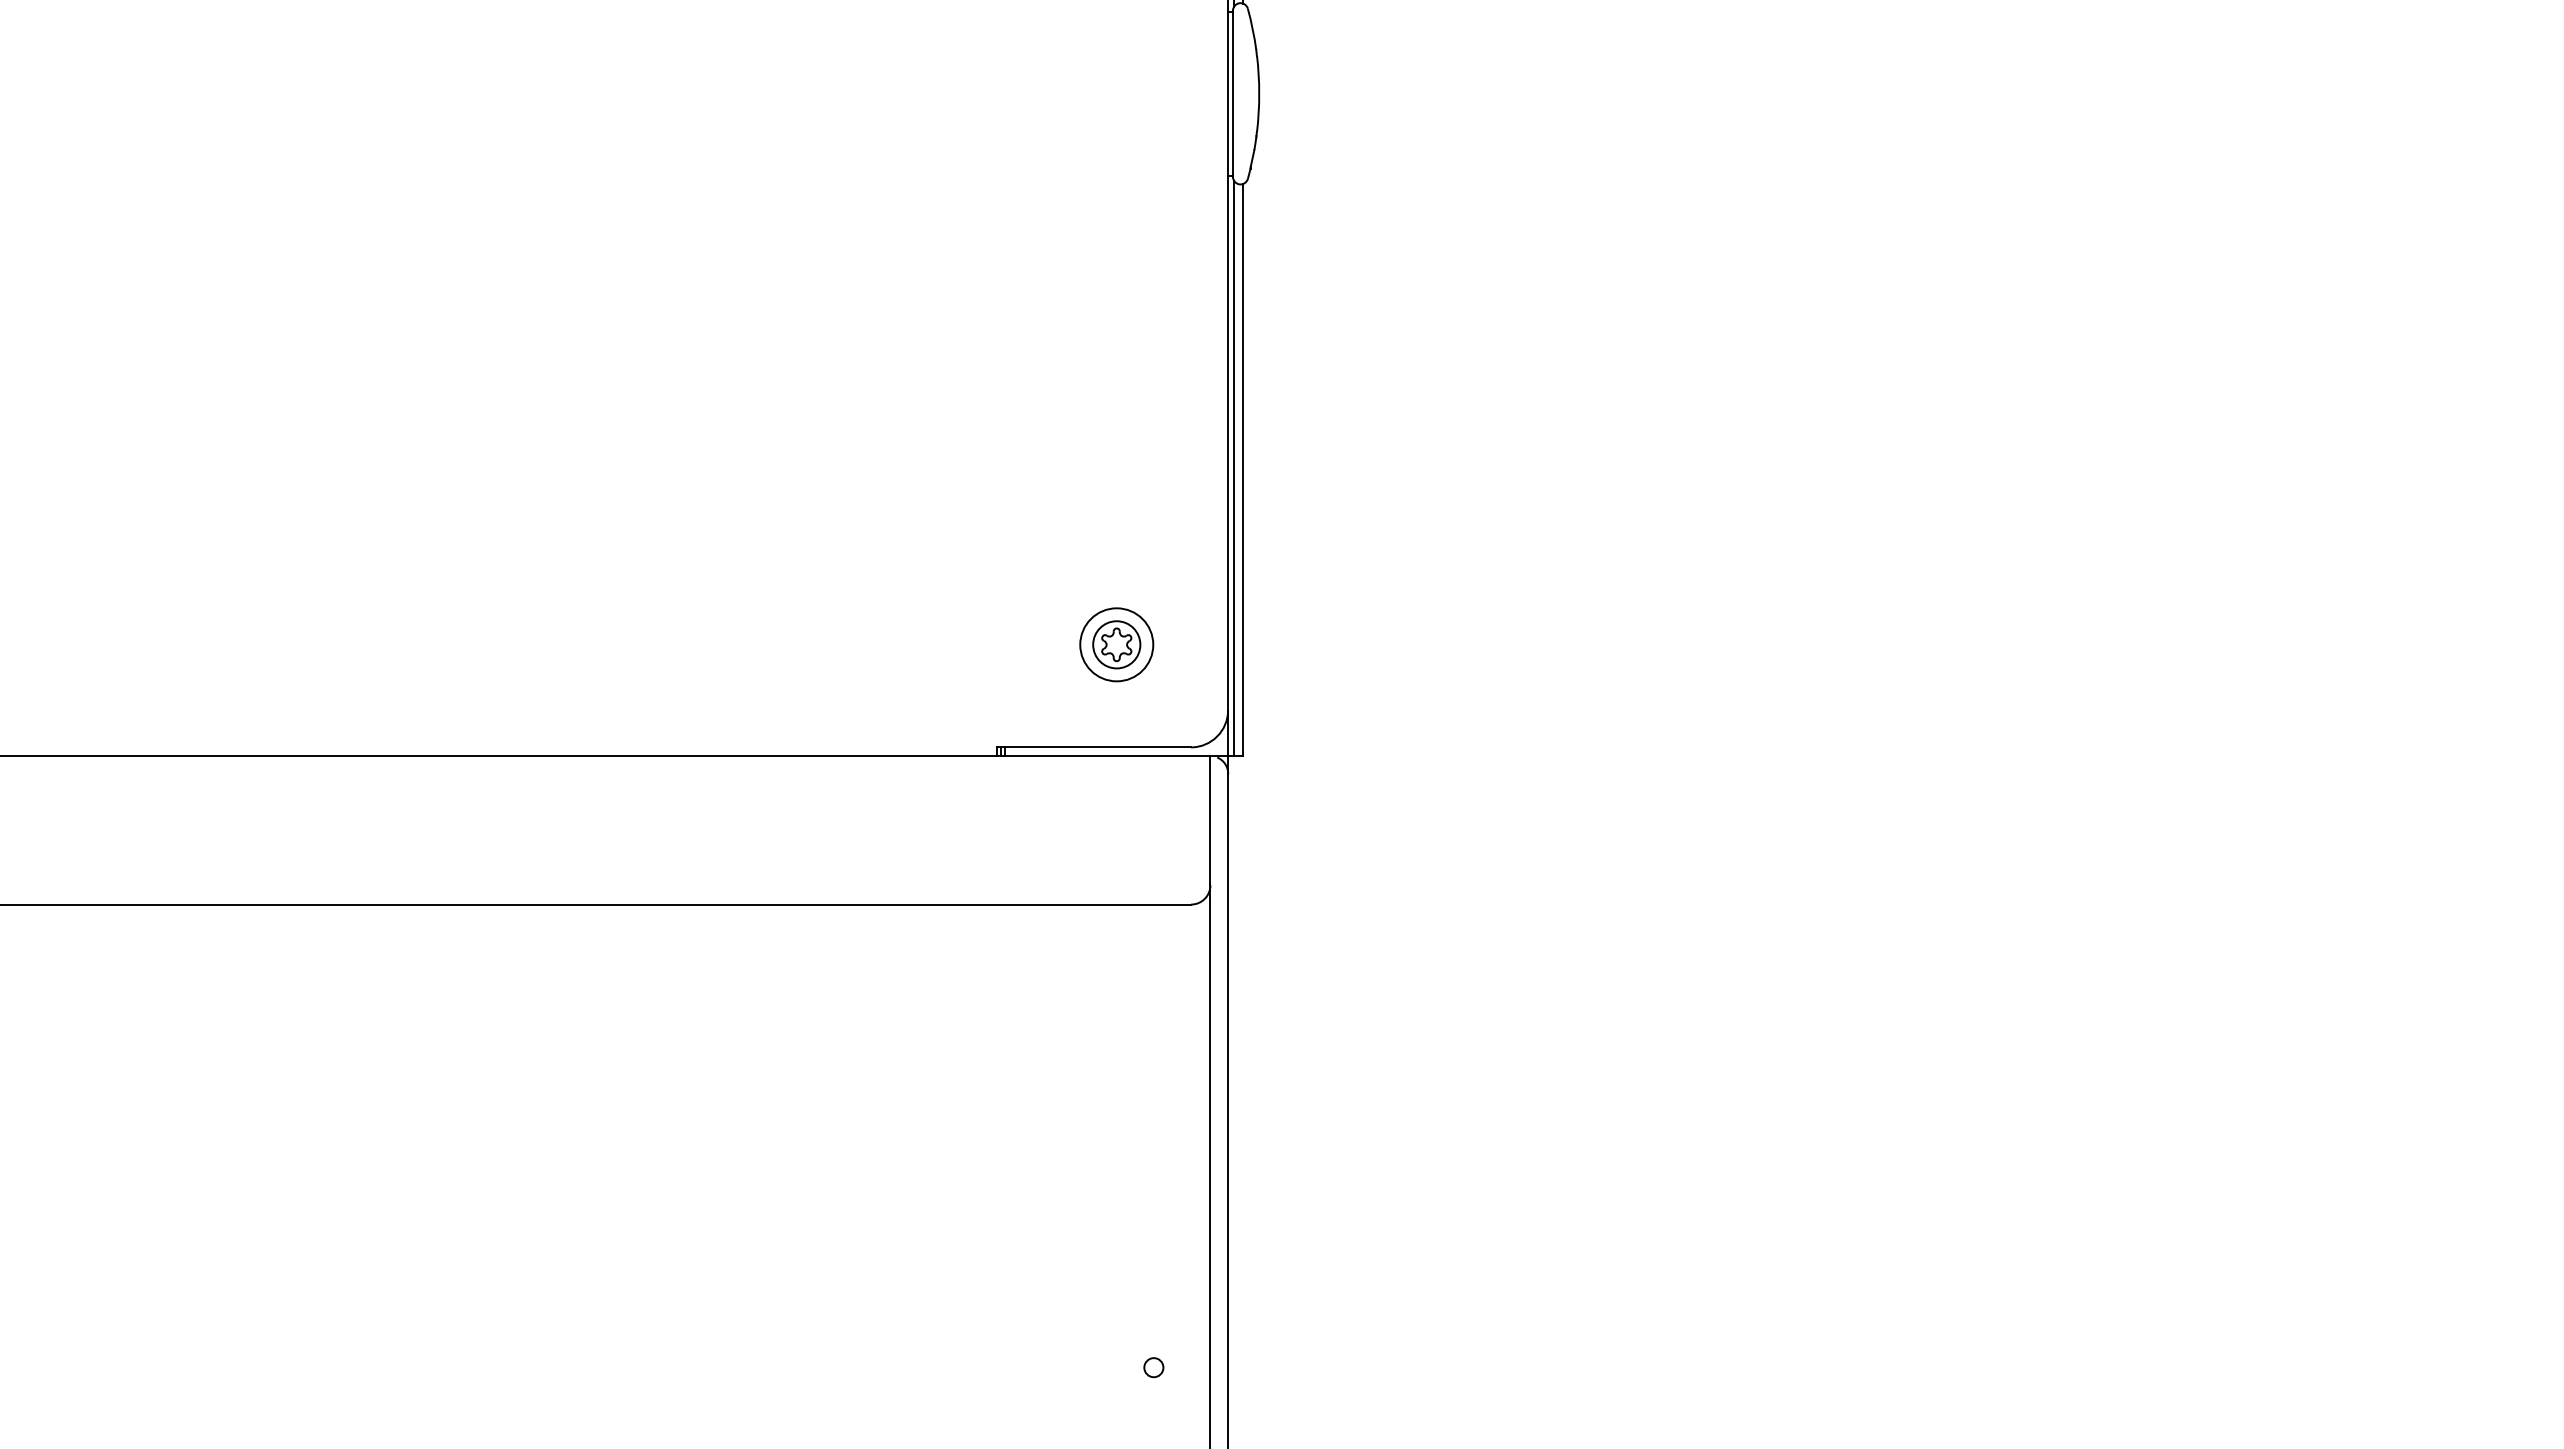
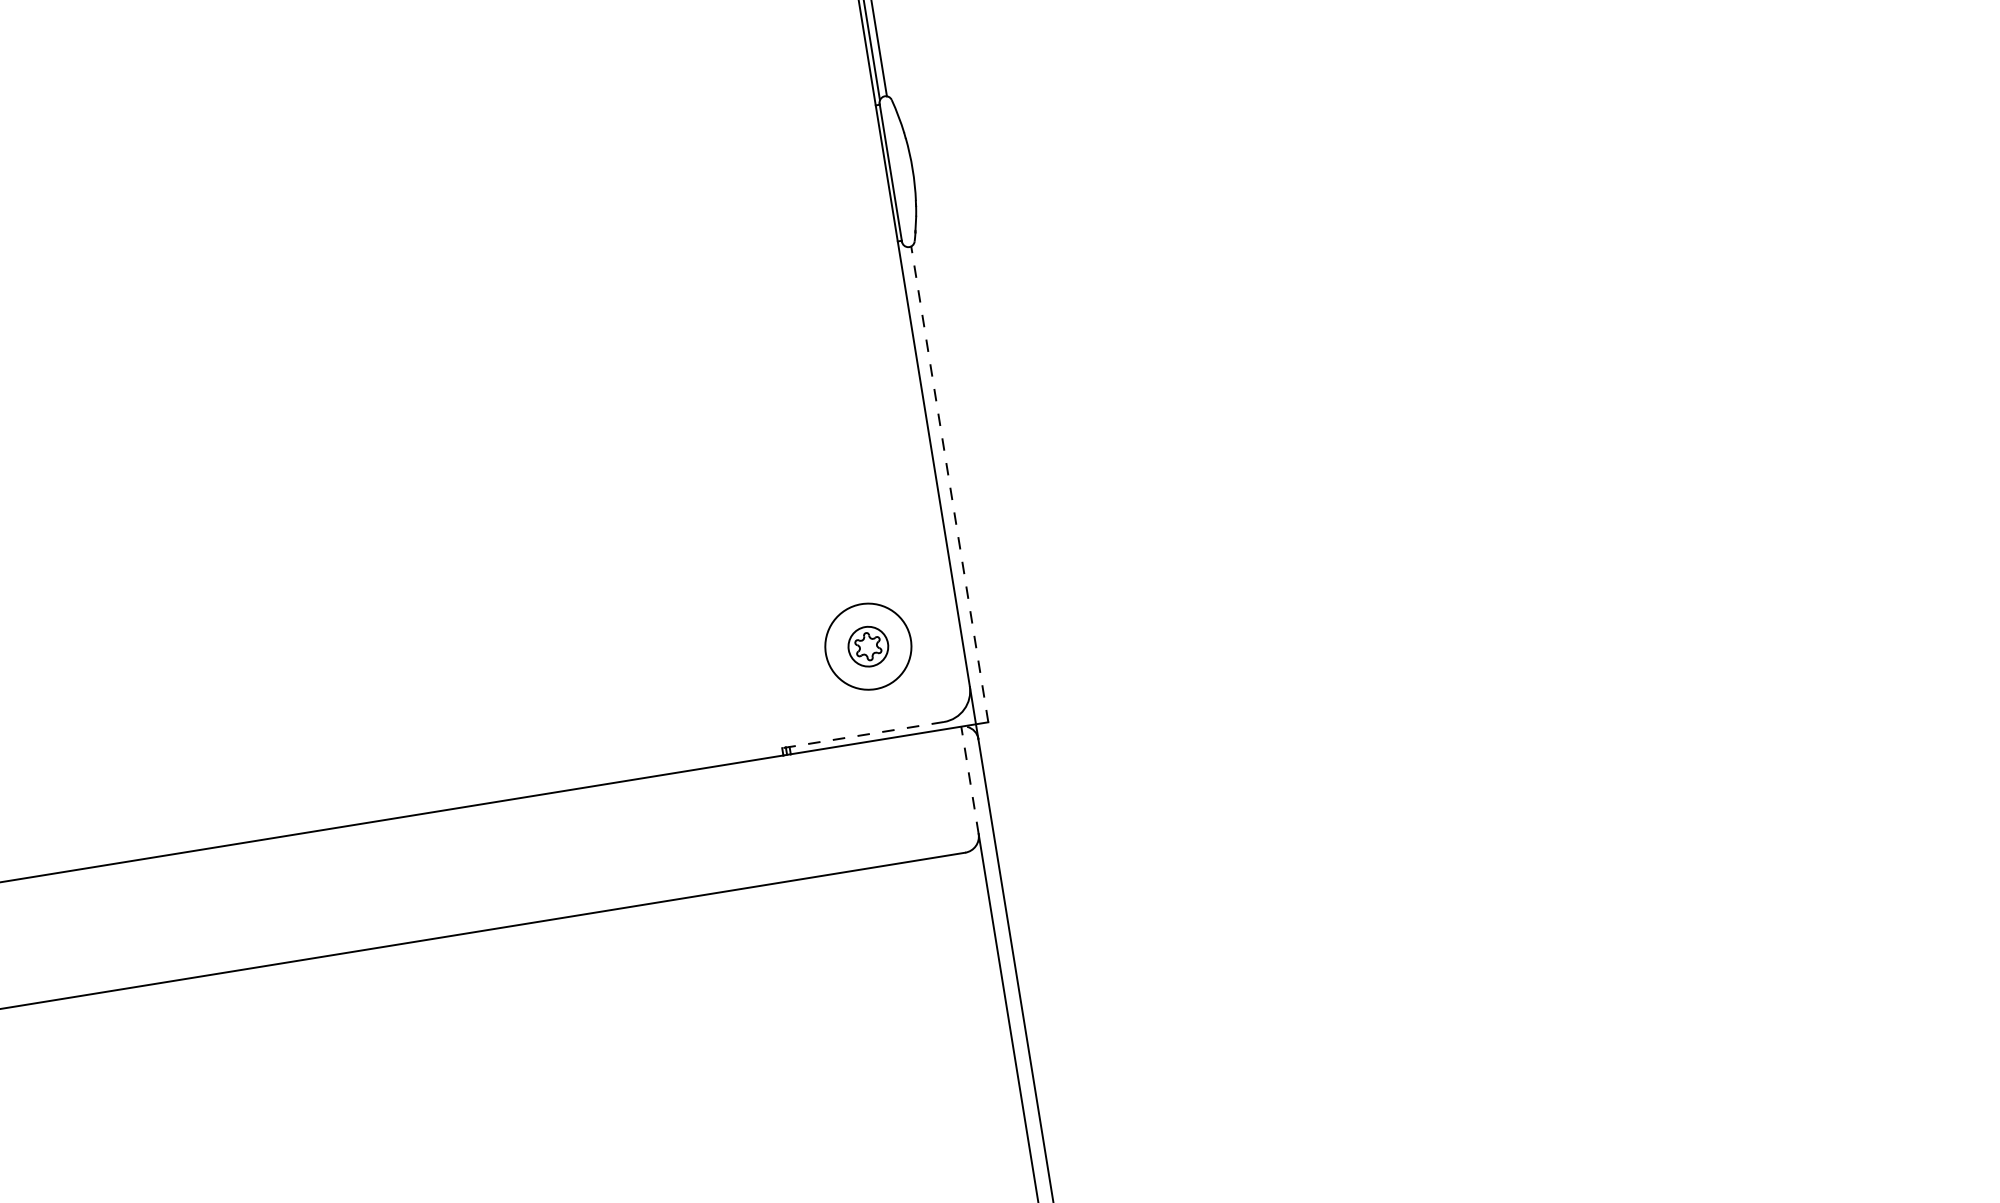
line: (1234, 468) -> (942, 484), removed
line: (1242, 469) -> (949, 483), solid -> dashed
circle: (1116, 644) -> (868, 646), size x1.4
line: (1093, 747) -> (862, 735), solid -> dashed
line: (1210, 820) -> (970, 780), solid -> dashed

